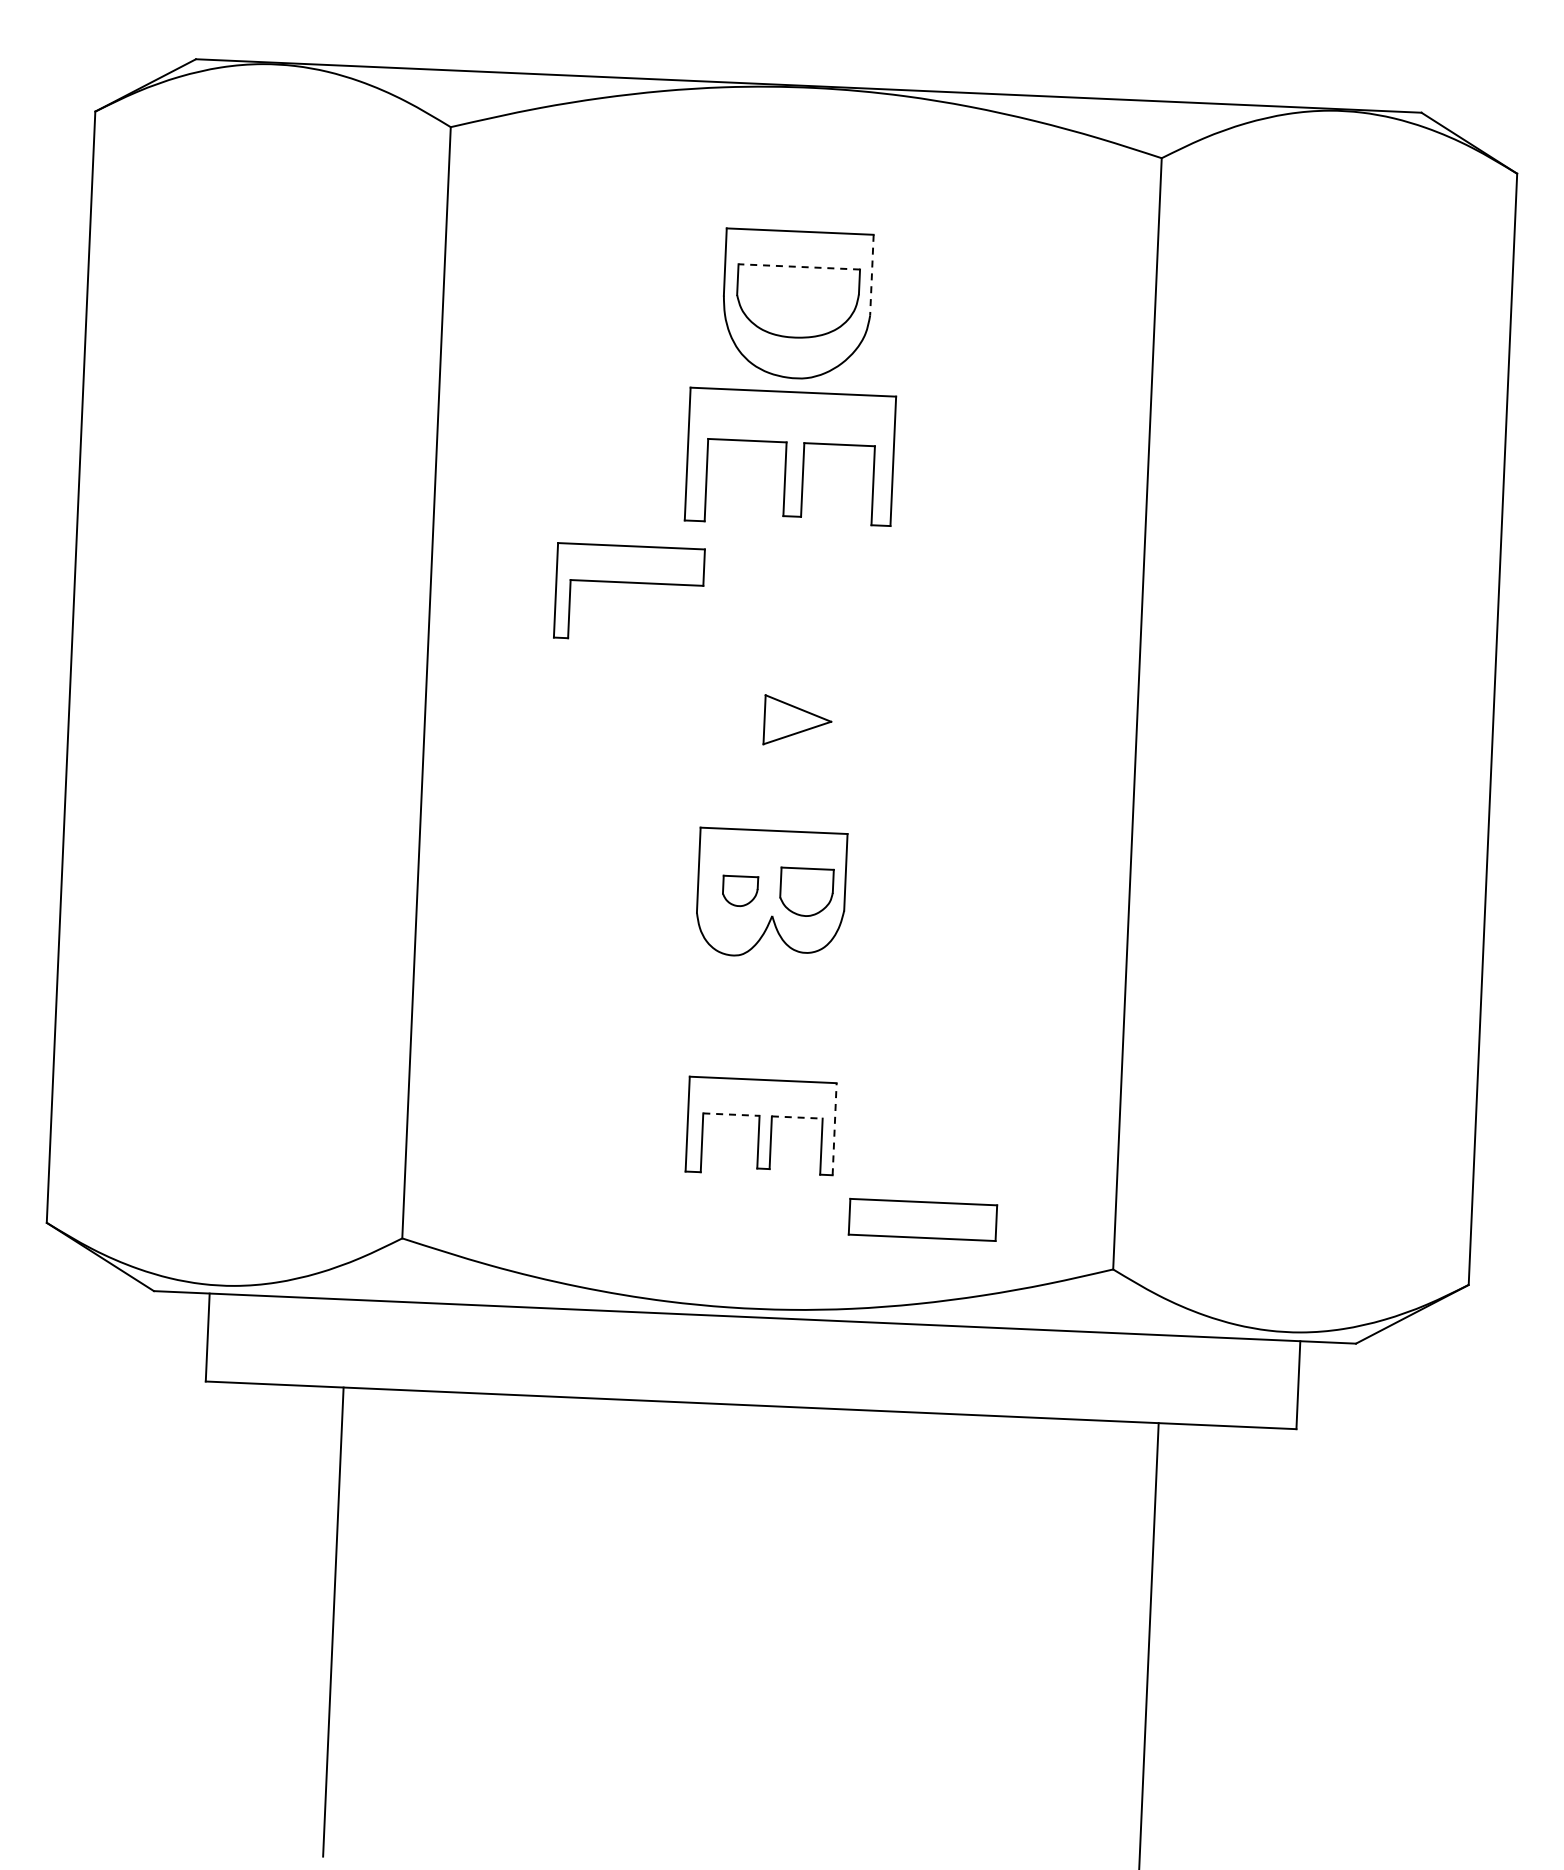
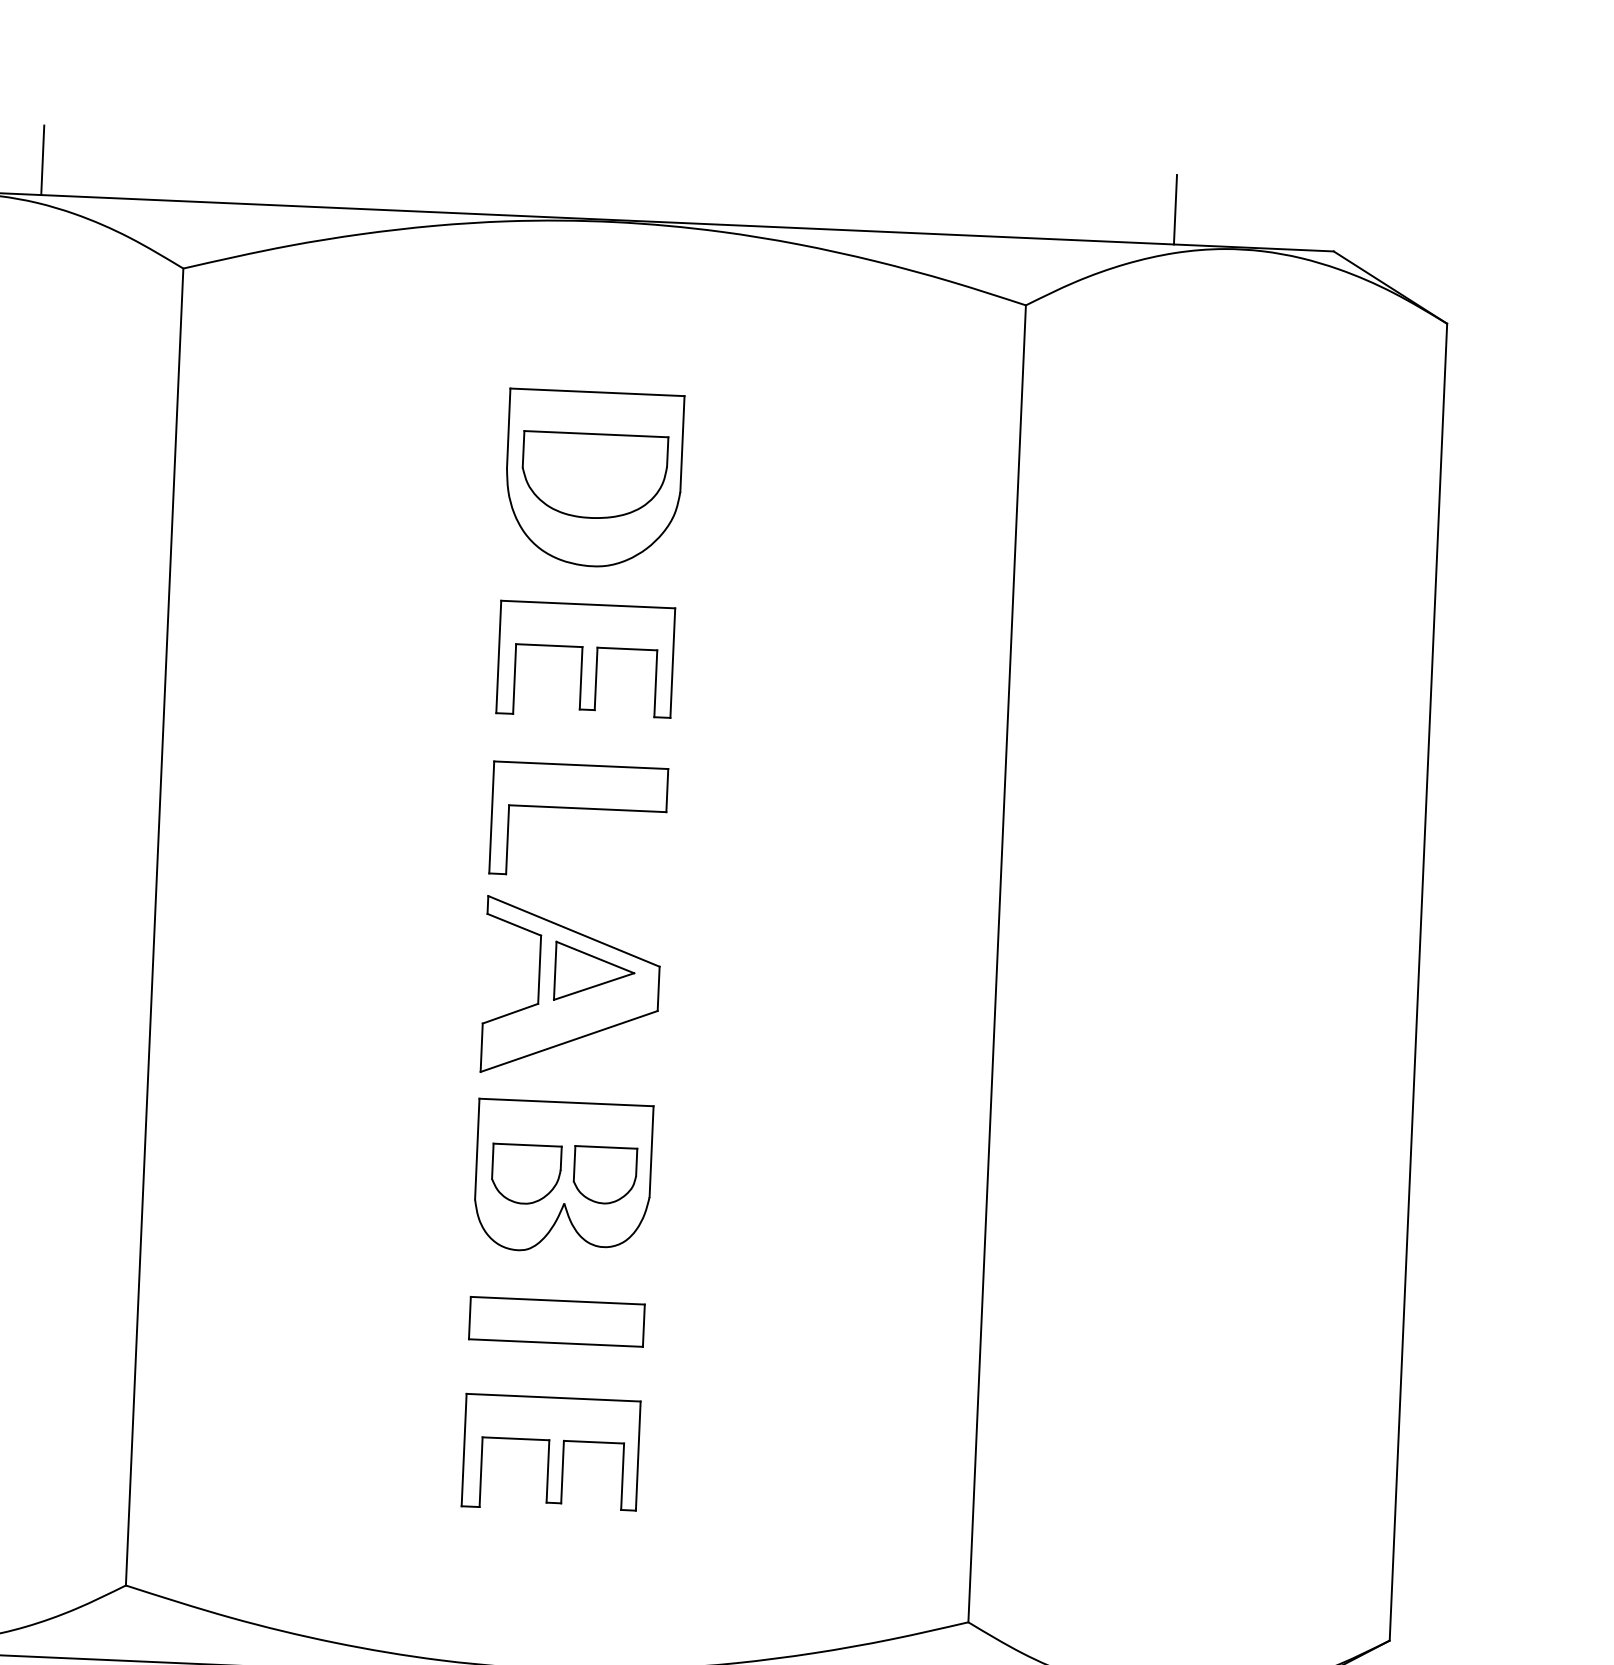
line: (331, 35) -> (42, 159), added
line: (1287, 77) -> (1174, 209), added
line: (799, 266) -> (596, 433), dashed -> solid
line: (871, 275) -> (681, 444), dashed -> solid
part: (789, 456) -> (584, 658), size x0.71
part: (629, 583) -> (578, 809), moved
part: (776, 730) -> (569, 983), added
part: (740, 890) -> (526, 1173), size x1.67
line: (731, 1114) -> (516, 1438), dashed -> solid
line: (797, 1117) -> (594, 1442), dashed -> solid
line: (834, 1128) -> (638, 1455), dashed -> solid
part: (922, 1219) -> (556, 1321), moved

